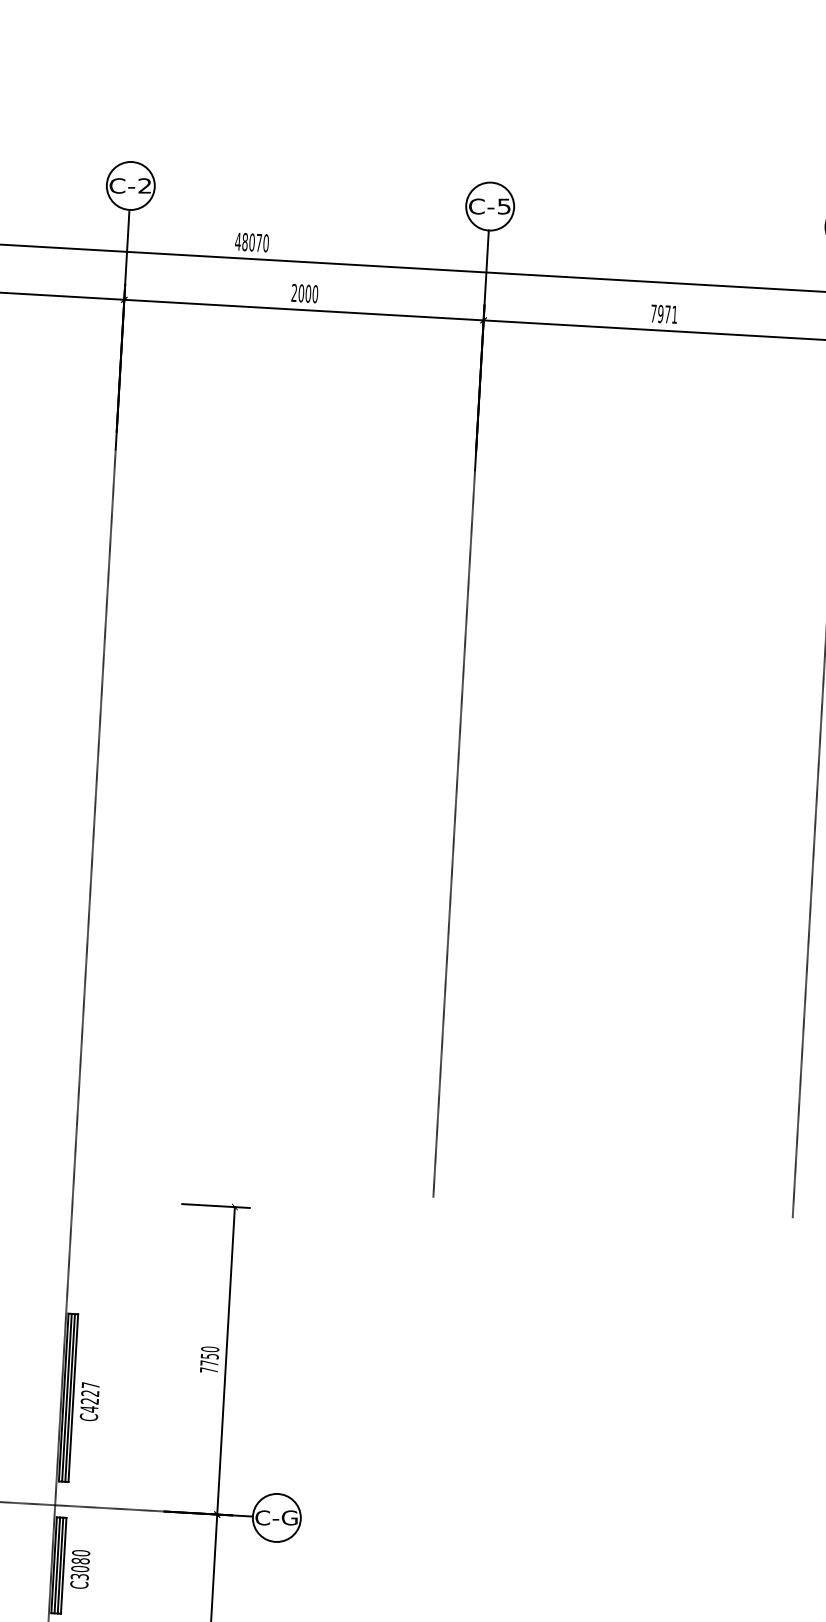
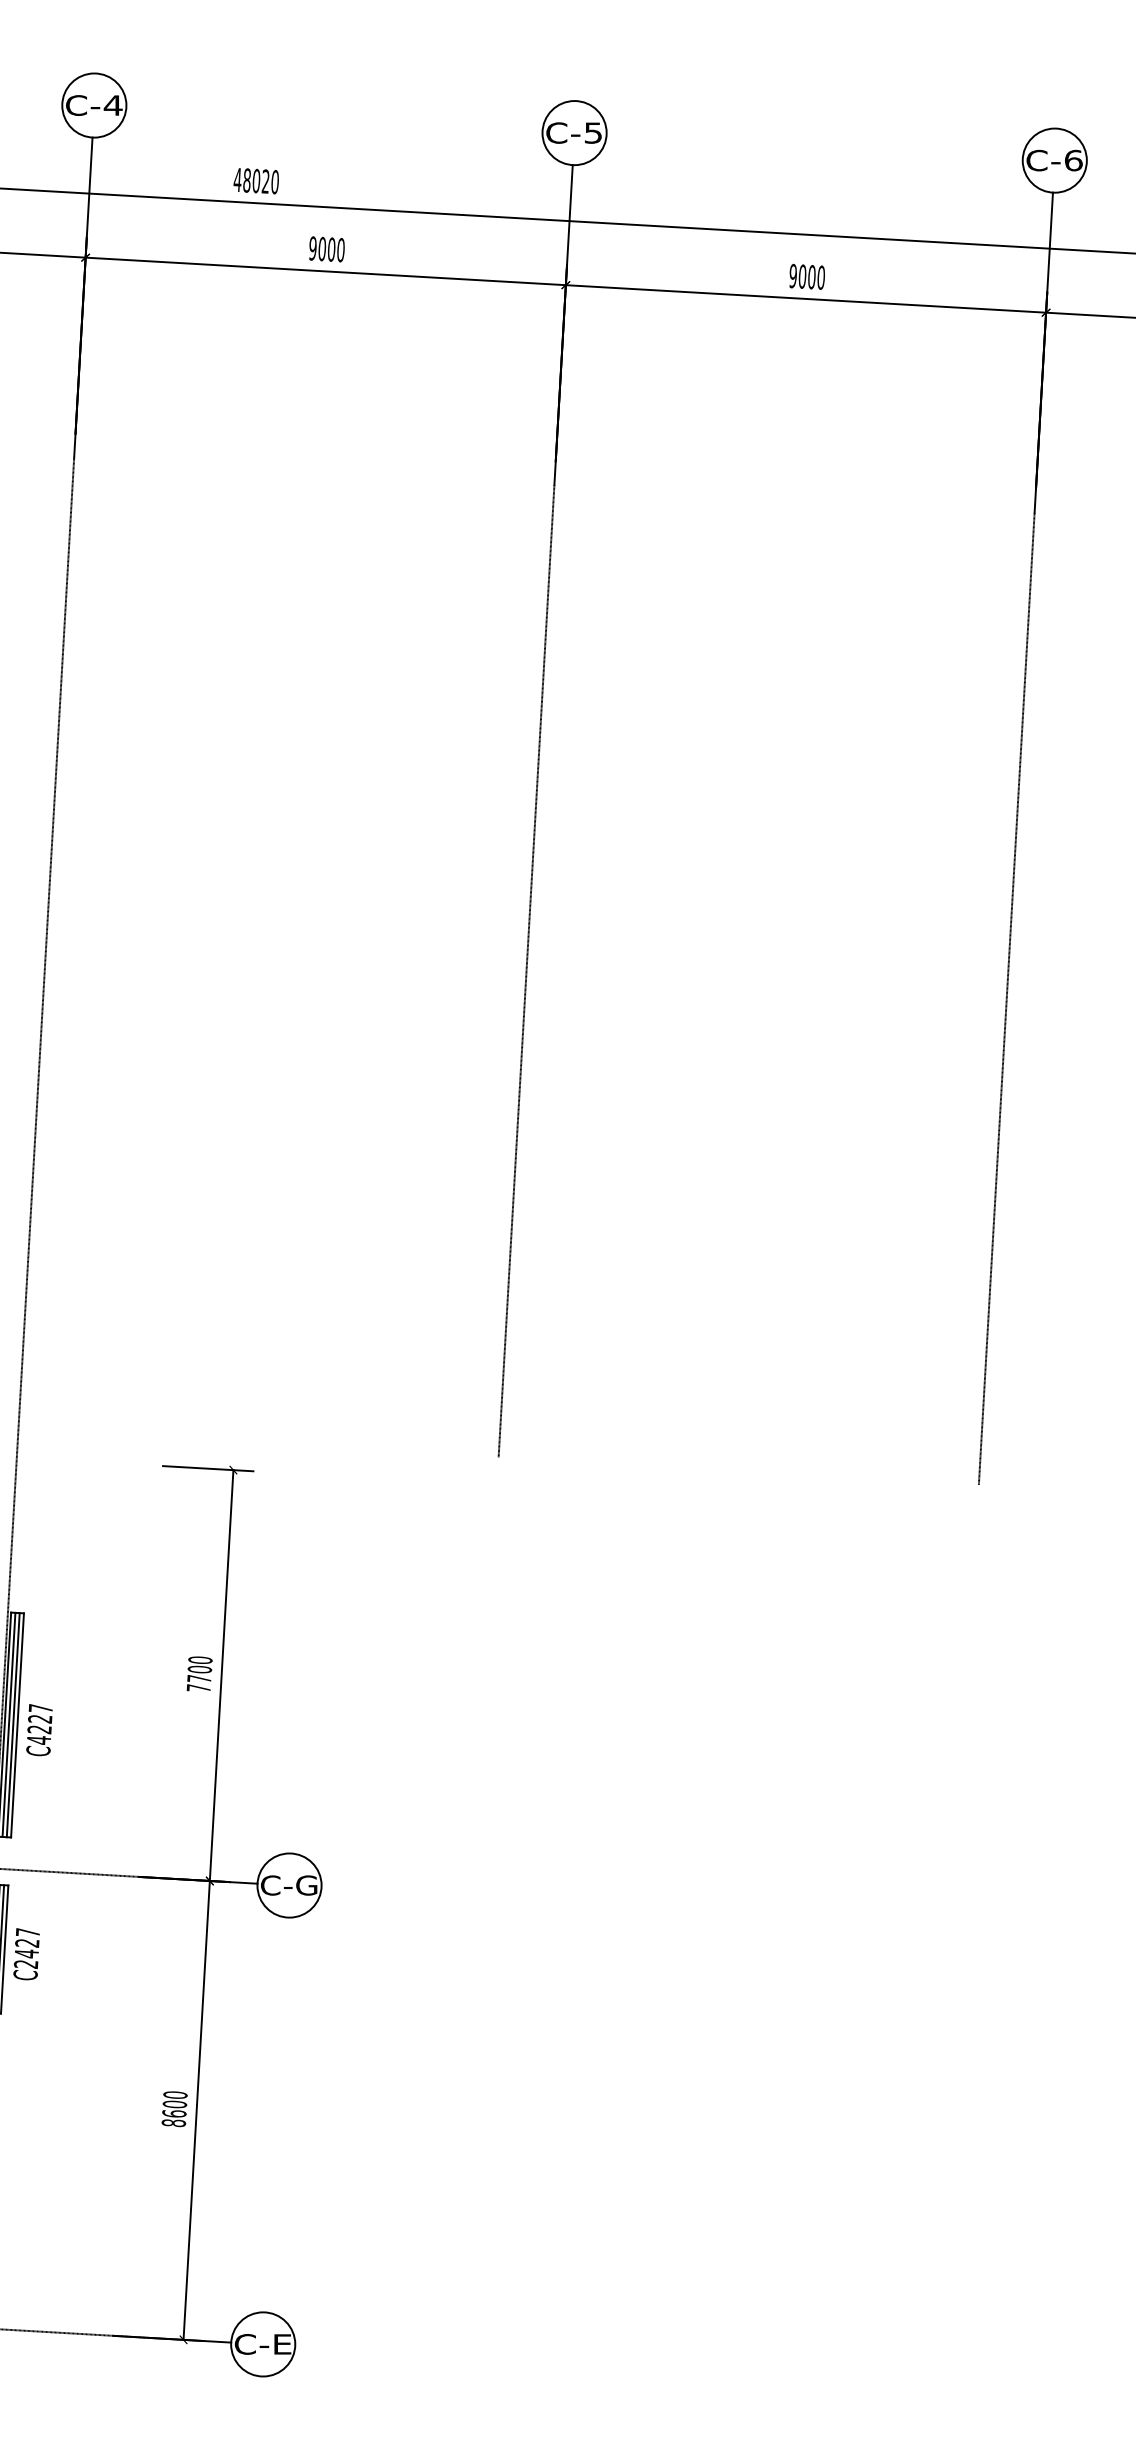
text: (144, 185) -> (112, 105), C-2 -> C-4
text: (258, 242) -> (265, 181), 48070 -> 48020
text: (294, 292) -> (312, 248), 2000 -> 9000
text: (663, 313) -> (806, 276), 7971 -> 9000
text: (209, 1356) -> (199, 1669), 7750 -> 7700
text: (80, 1565) -> (27, 1948), C3080 -> C2427

